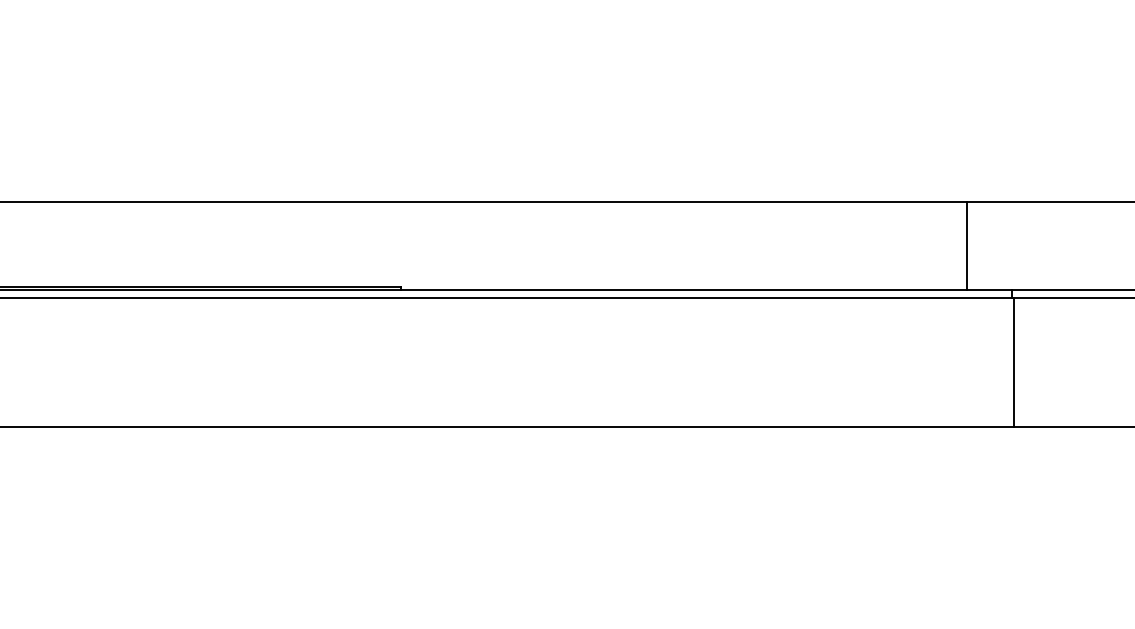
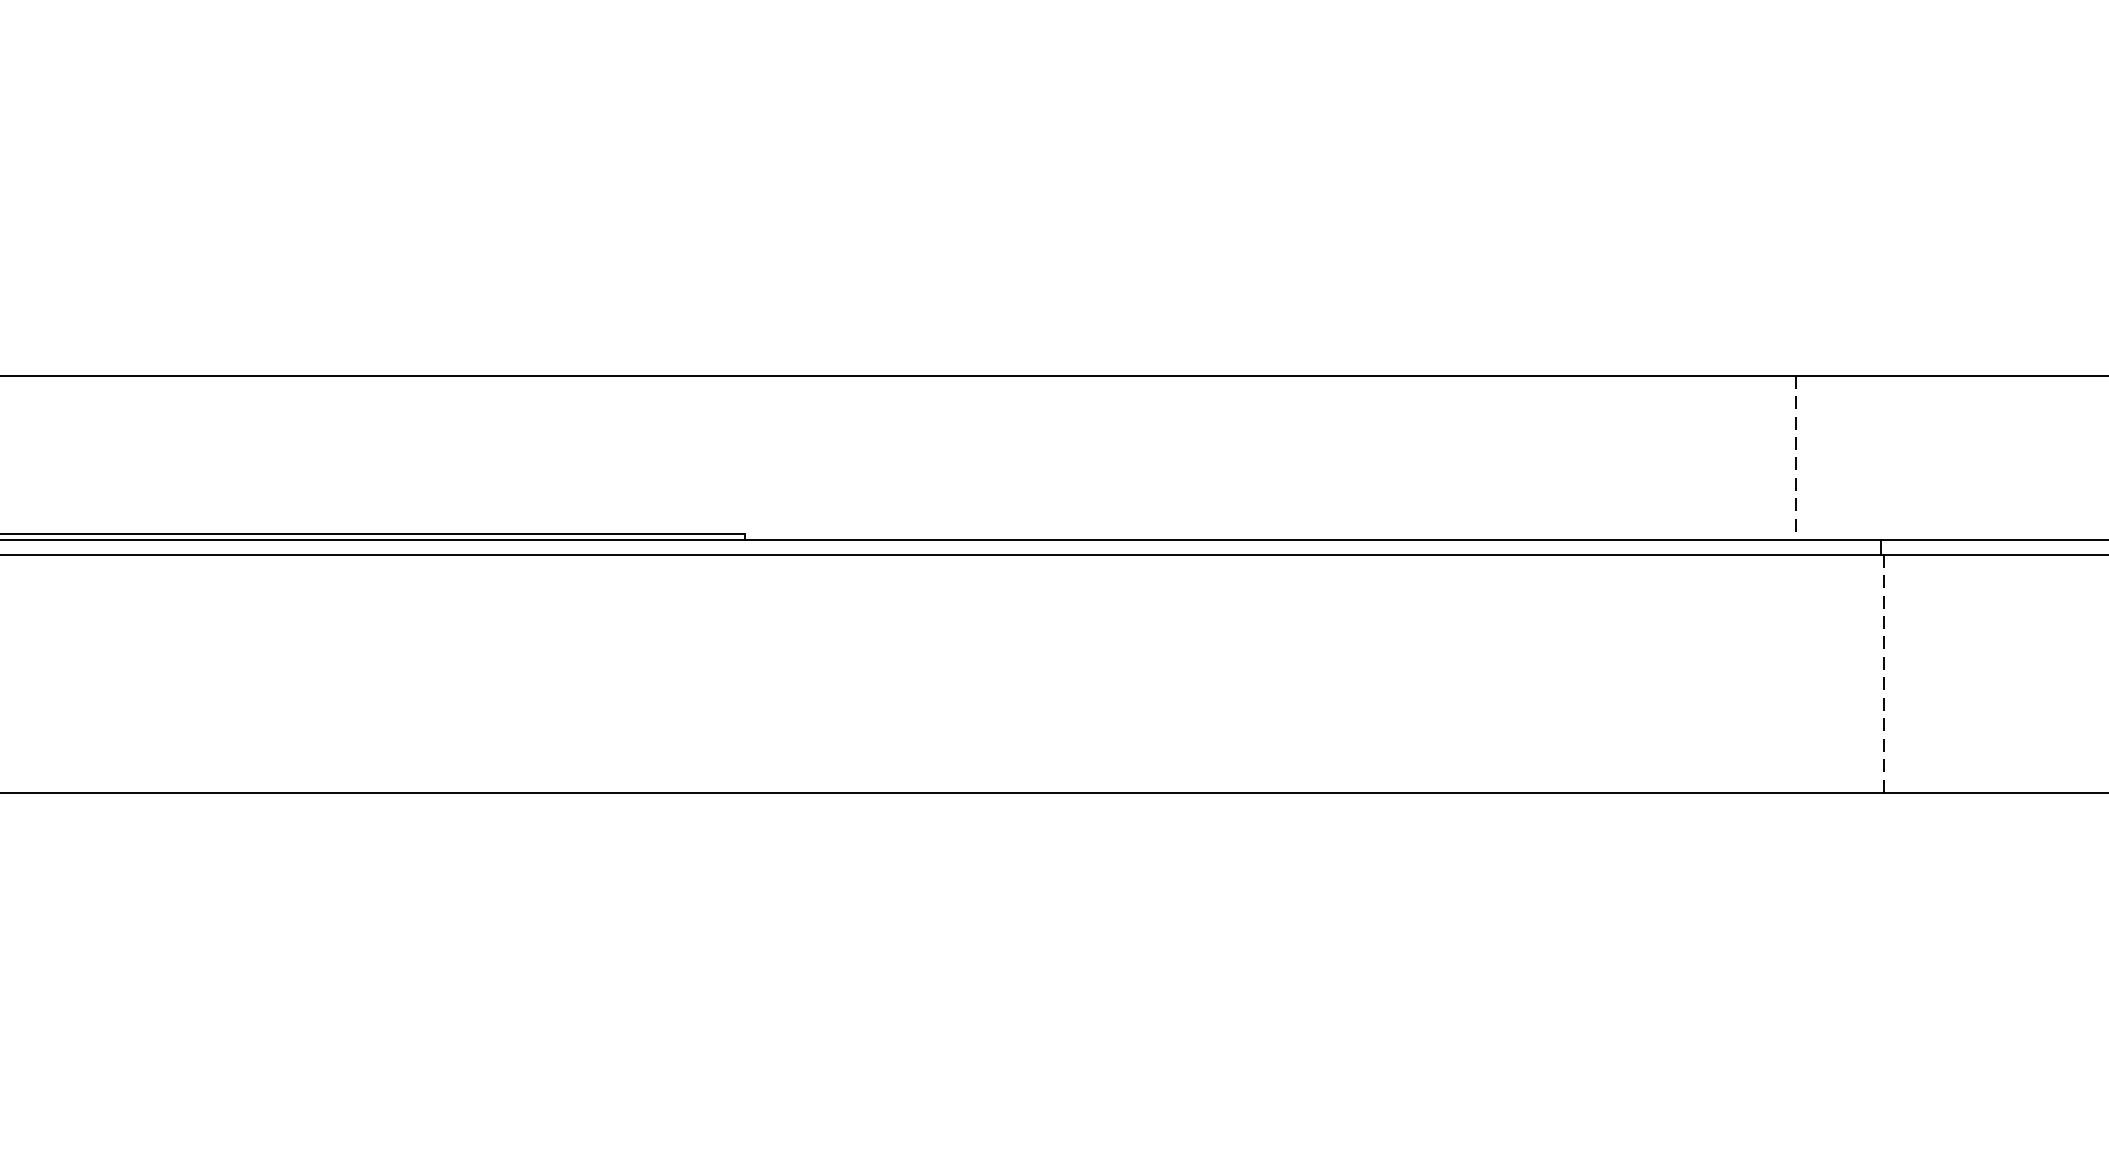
line: (966, 246) -> (1795, 458), solid -> dashed
line: (1013, 363) -> (1883, 675), solid -> dashed

